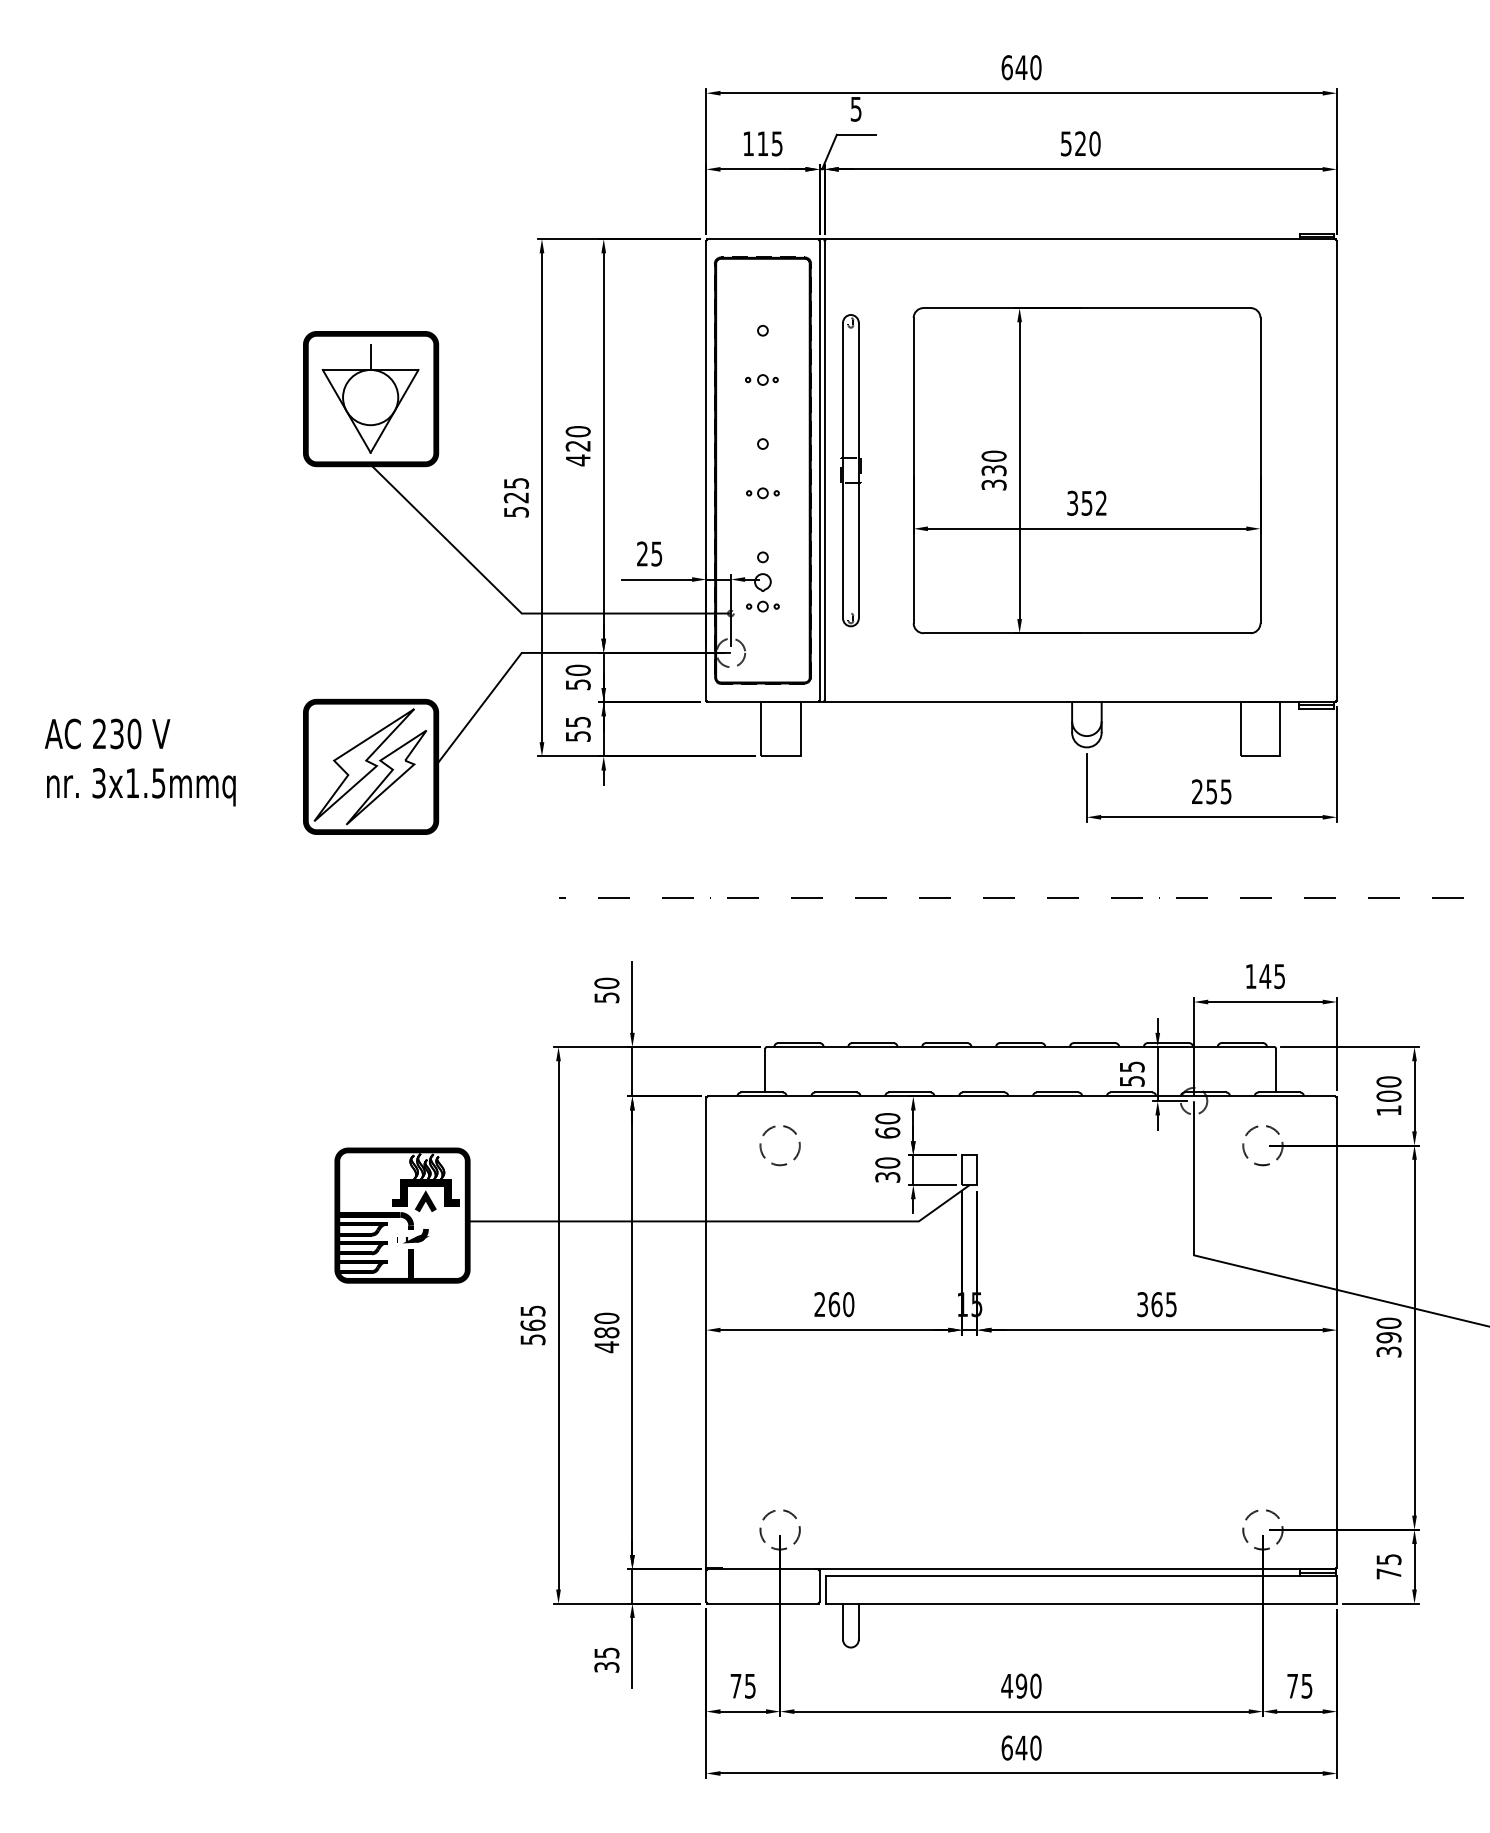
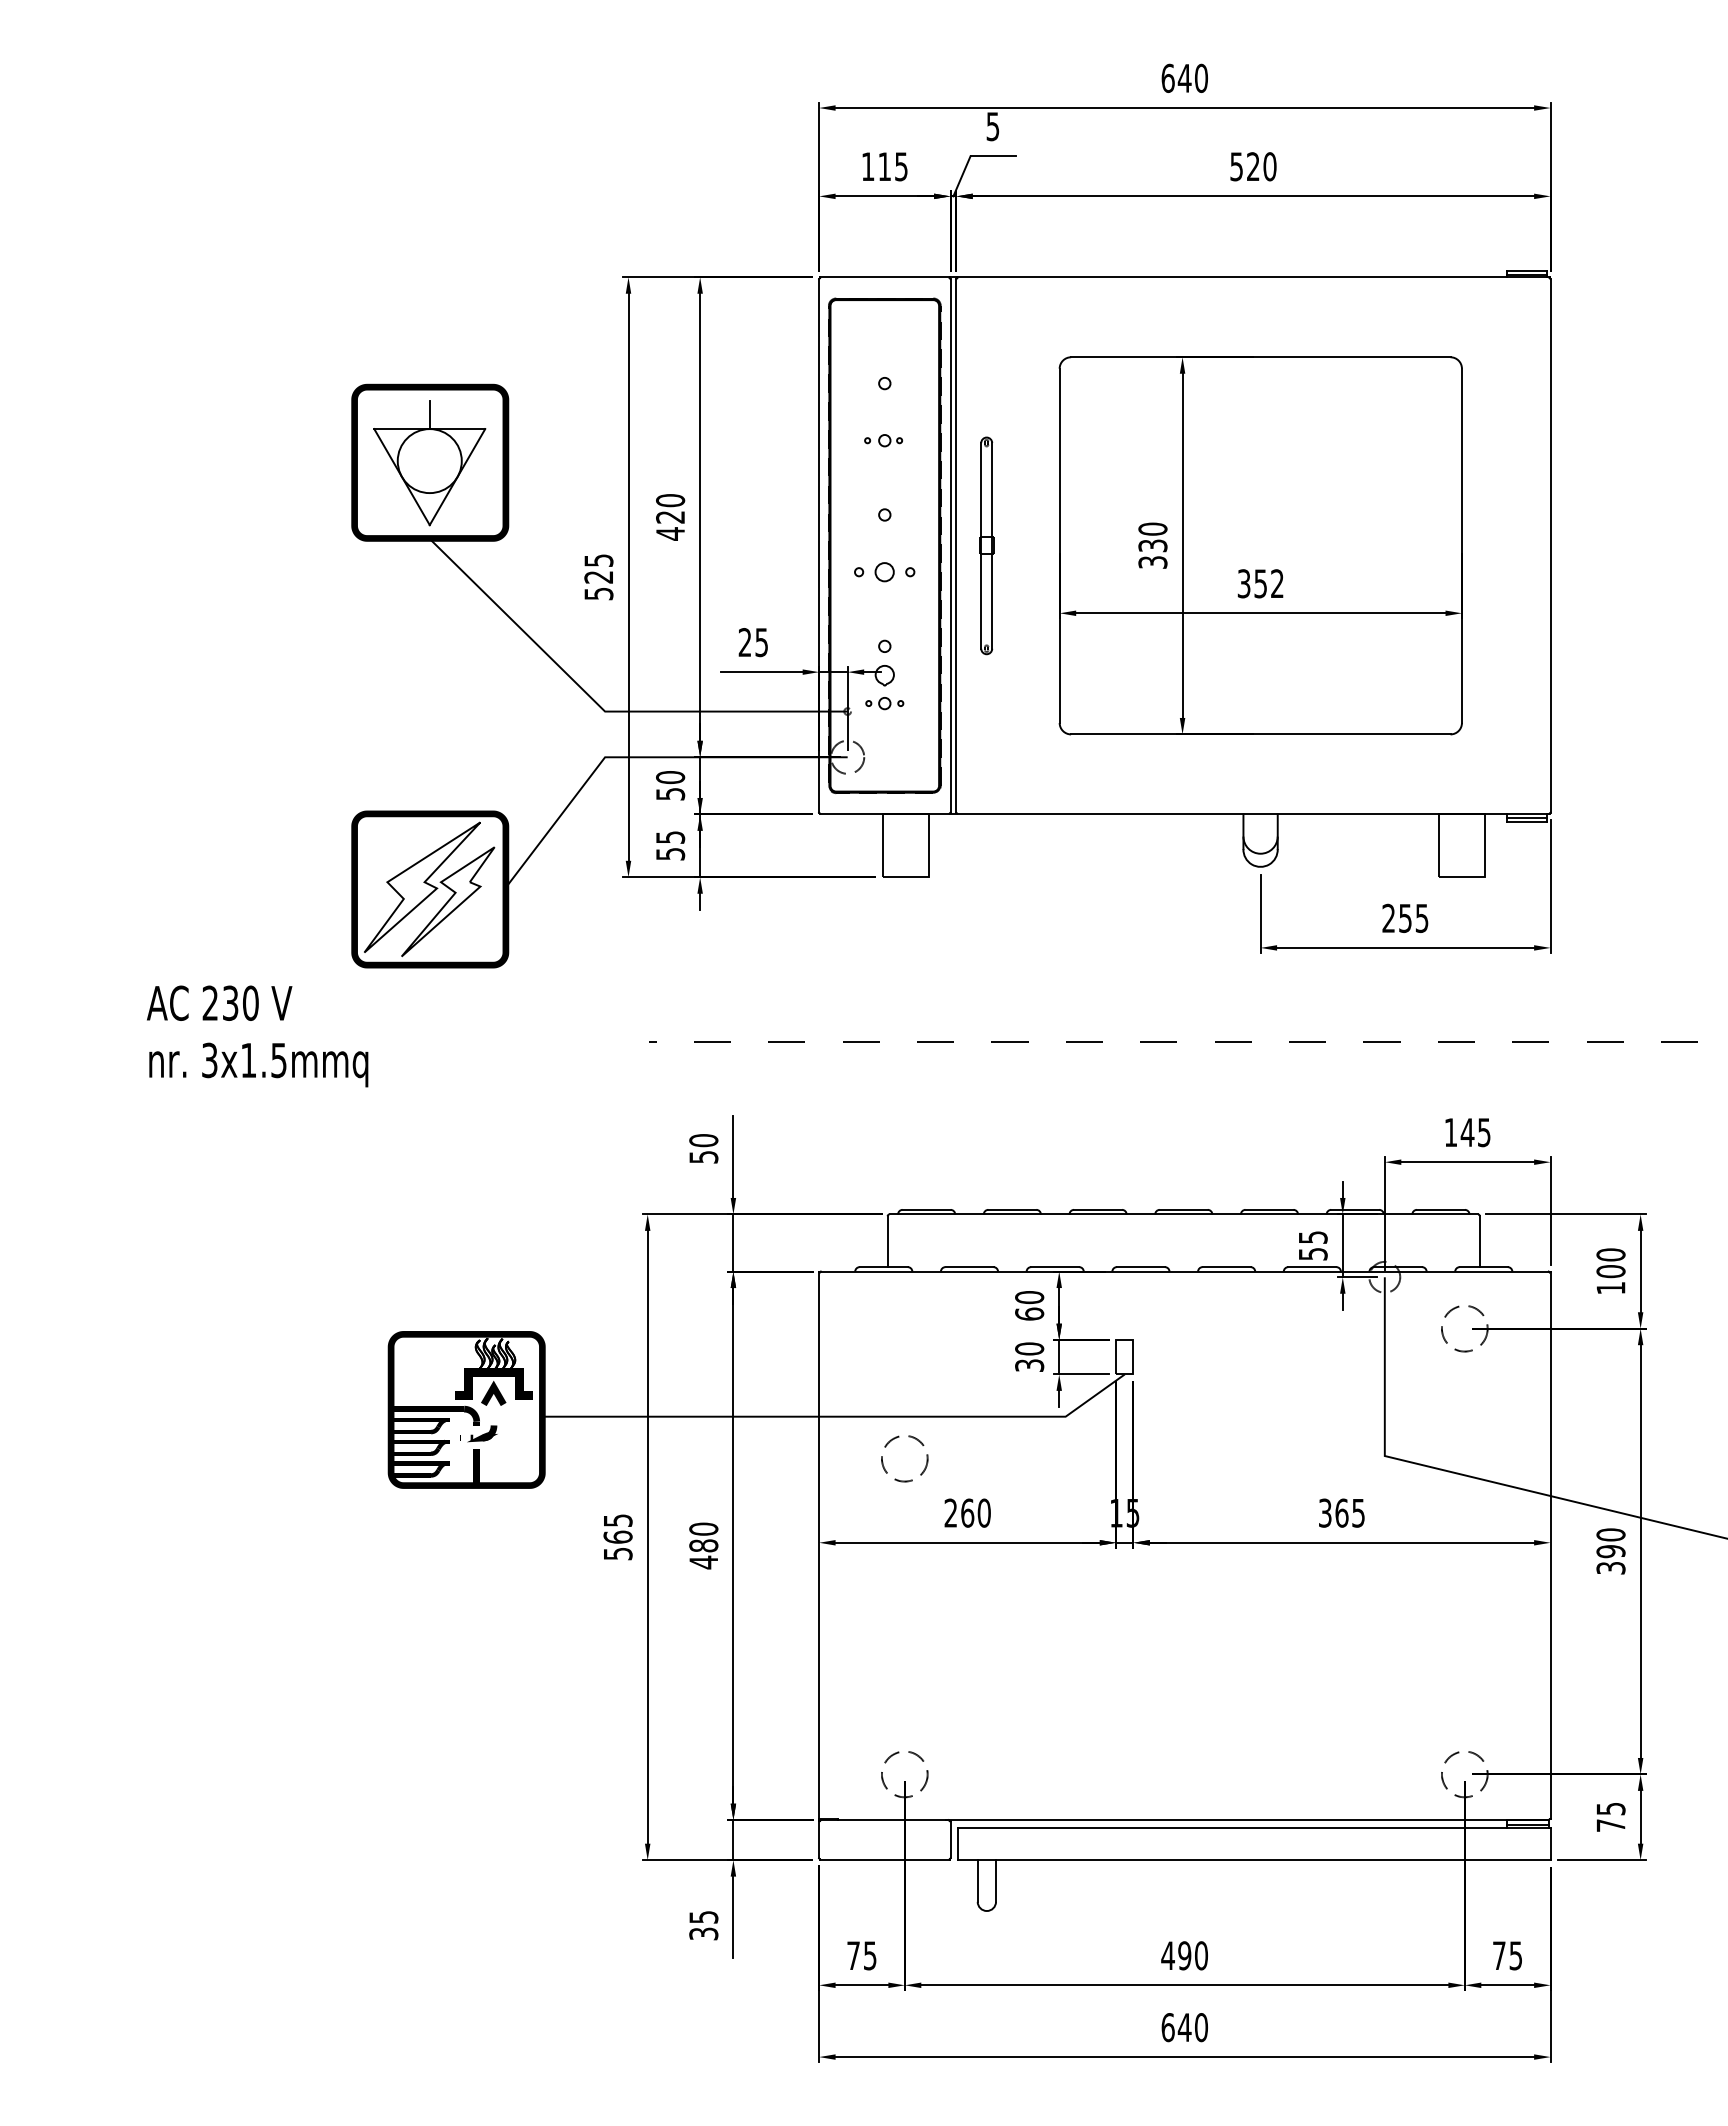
part: (850, 470) -> (986, 545), size x0.6
part: (762, 492) -> (884, 571), size x1.6
text: (140, 762) -> (257, 1036), moved
circle: (779, 1145) -> (904, 1458), moved

